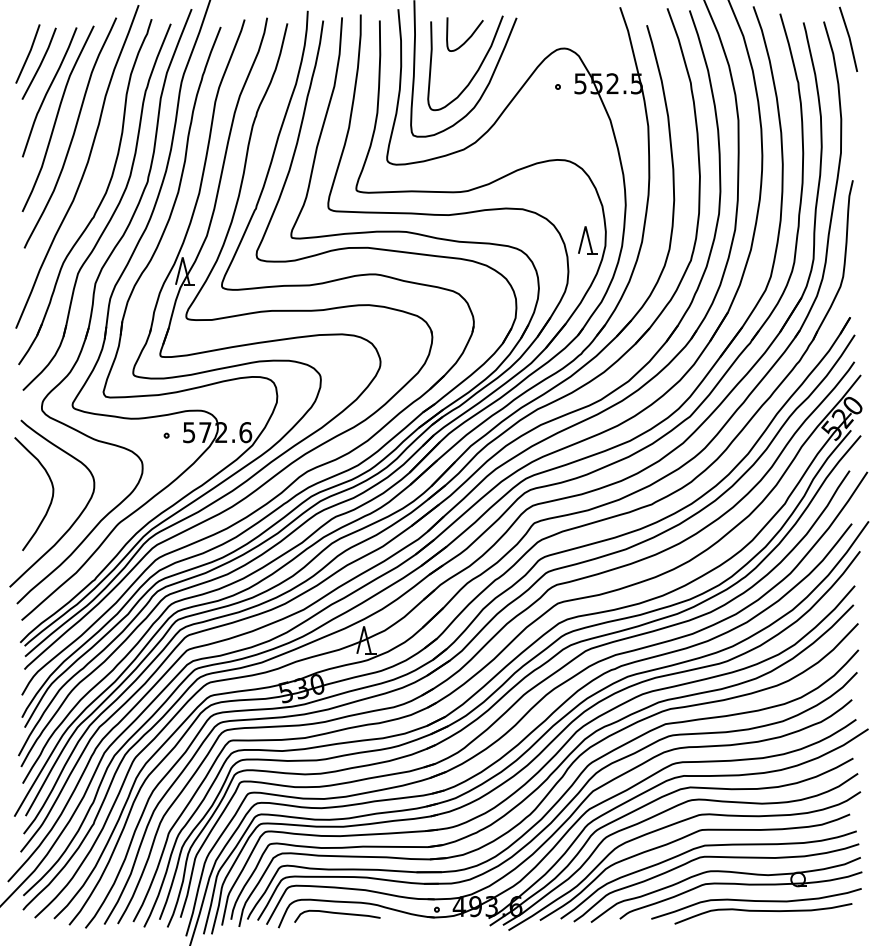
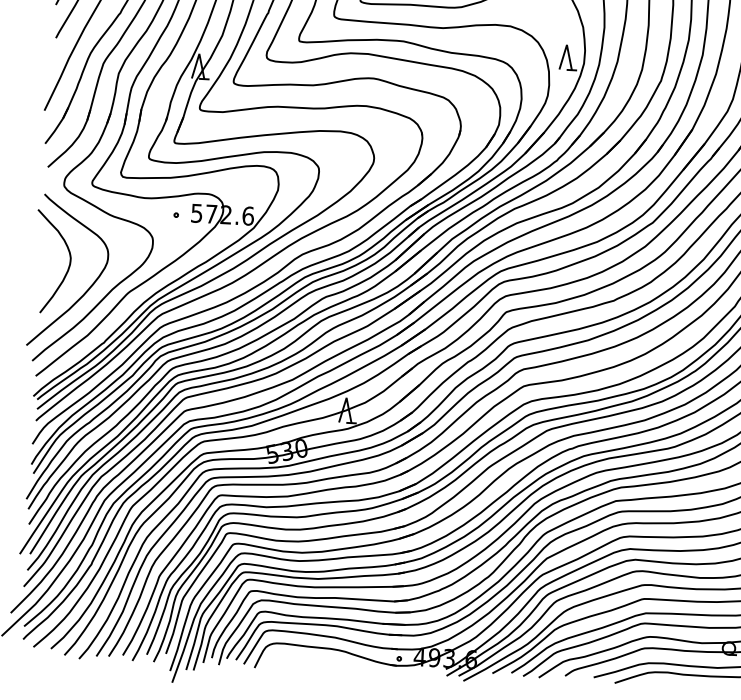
curve: (337, 914) -> (308, 658), removed

